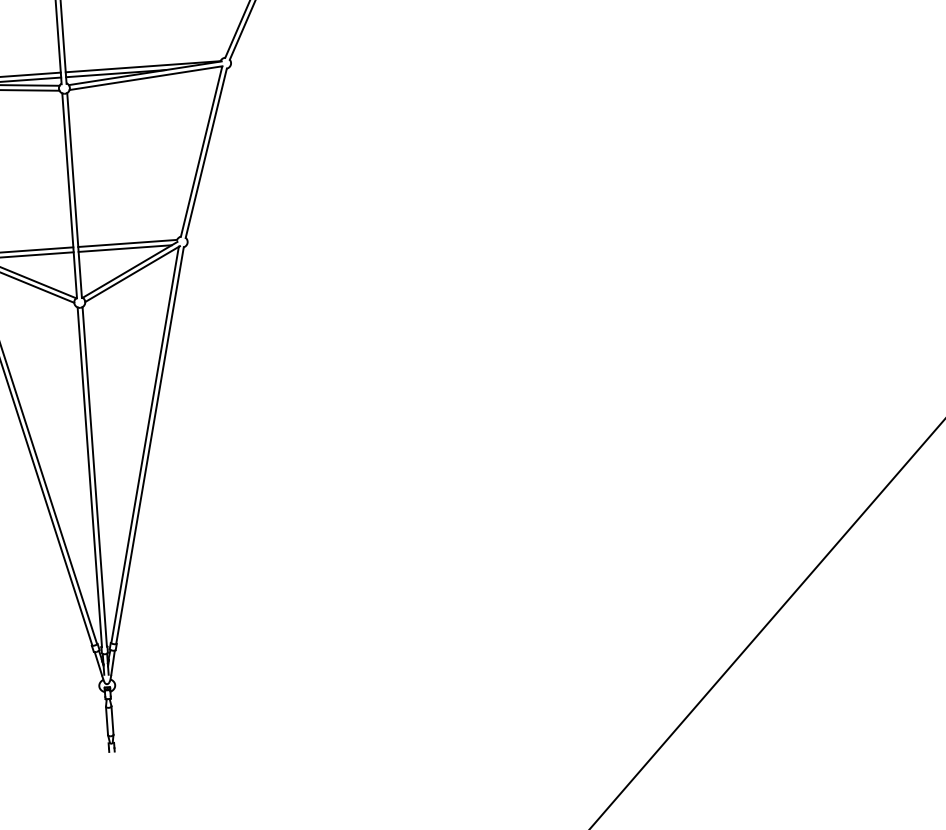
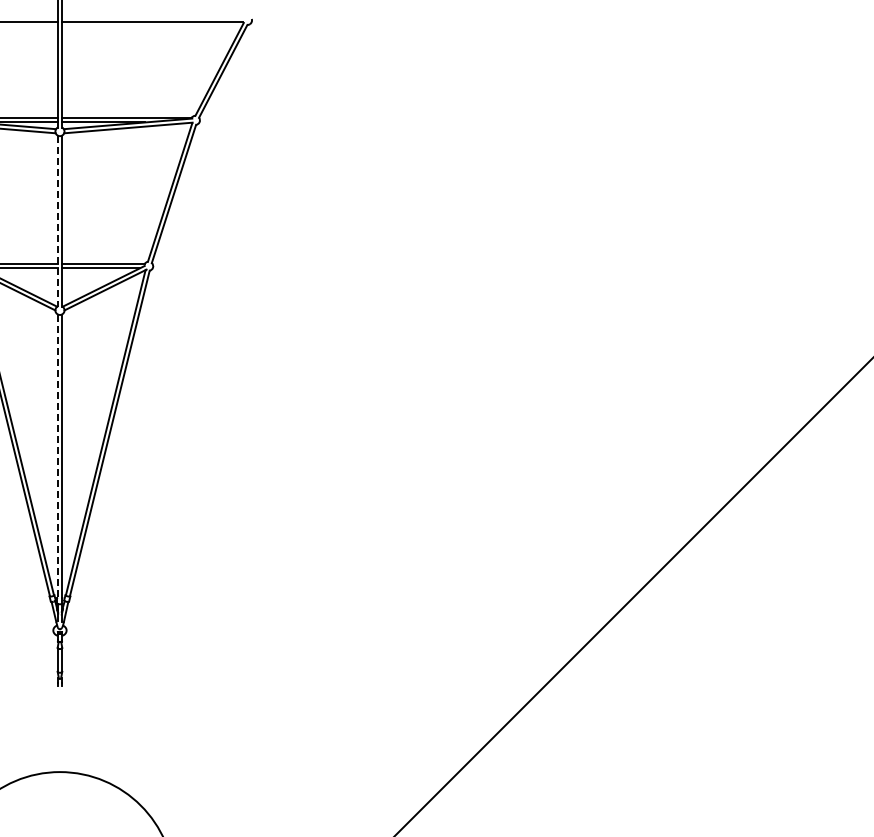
line: (69, 196) -> (57, 221), solid -> dashed
line: (89, 477) -> (57, 456), solid -> dashed

